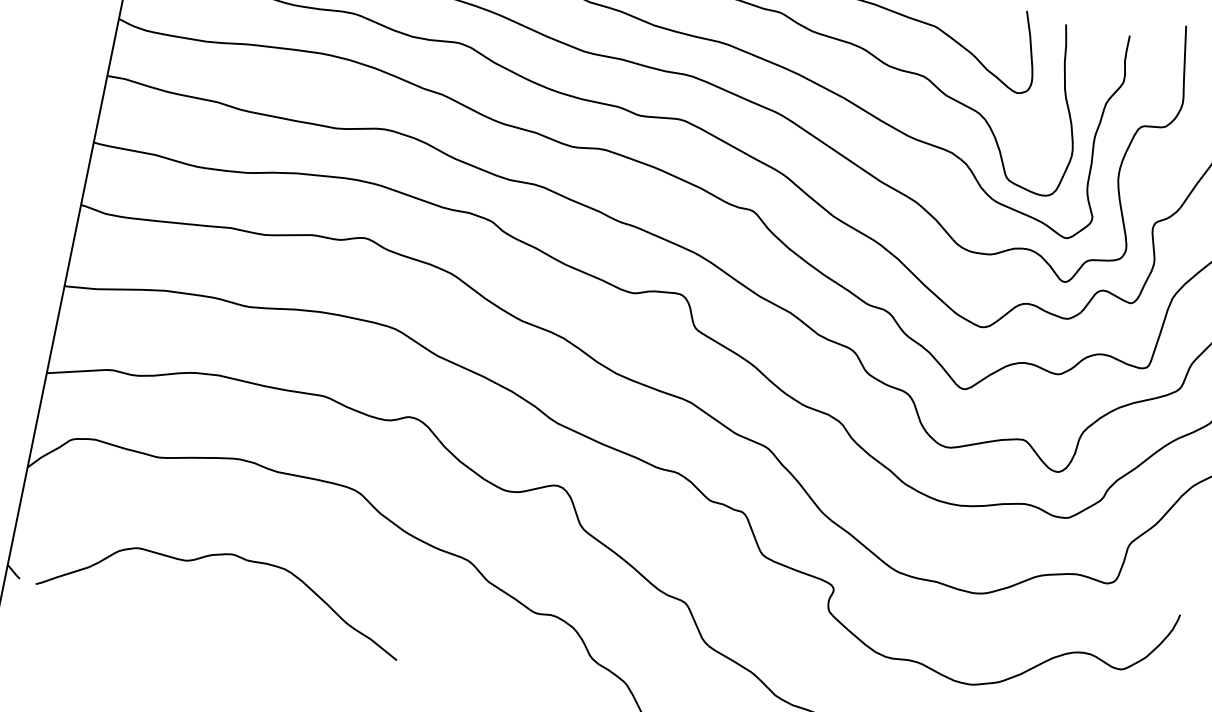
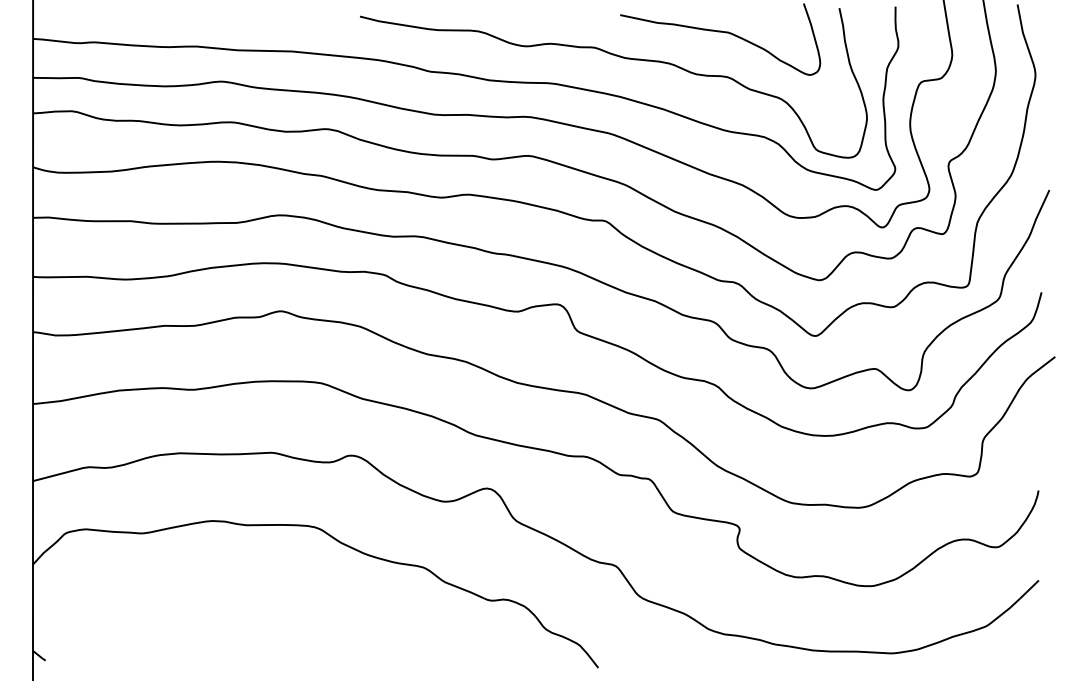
curve: (220, 556) -> (212, 606), removed

